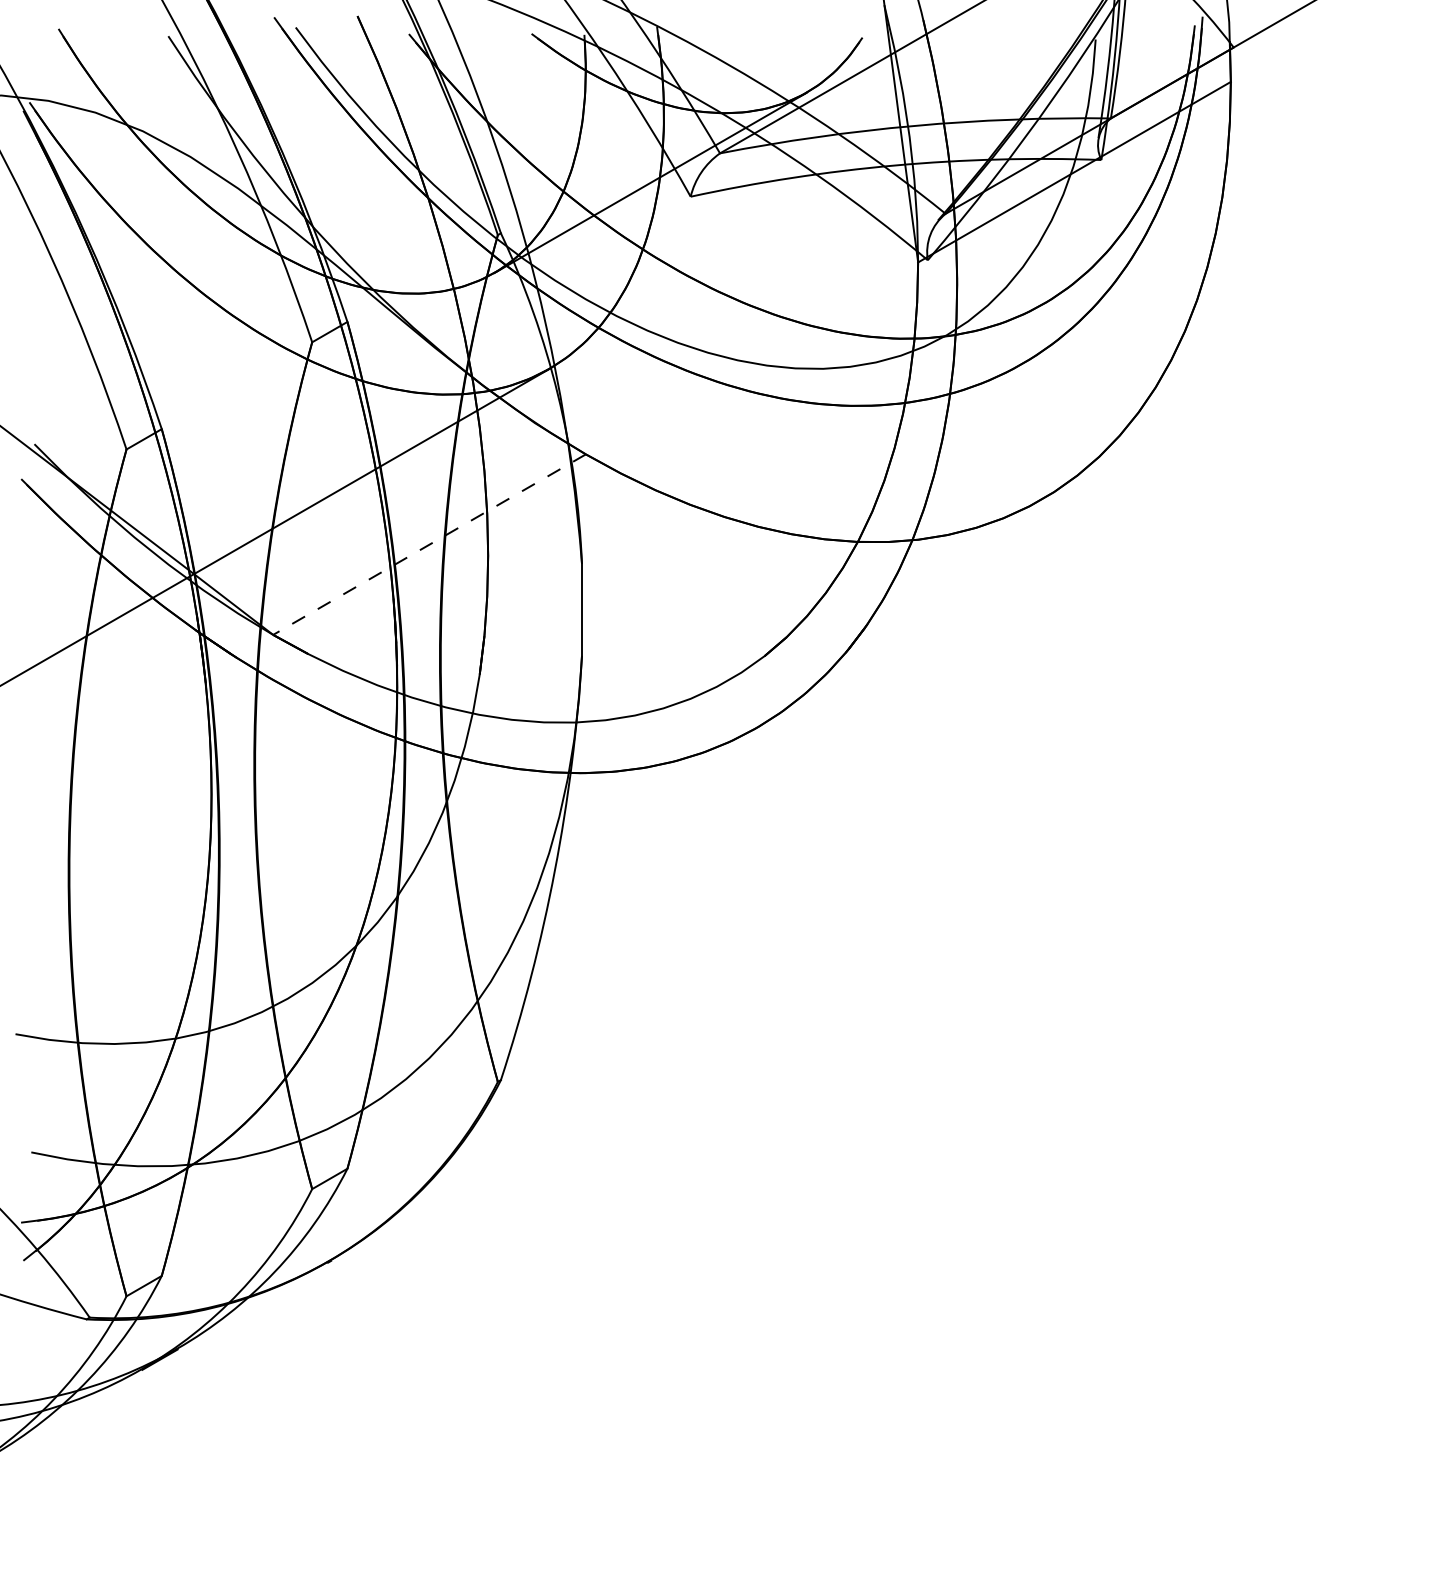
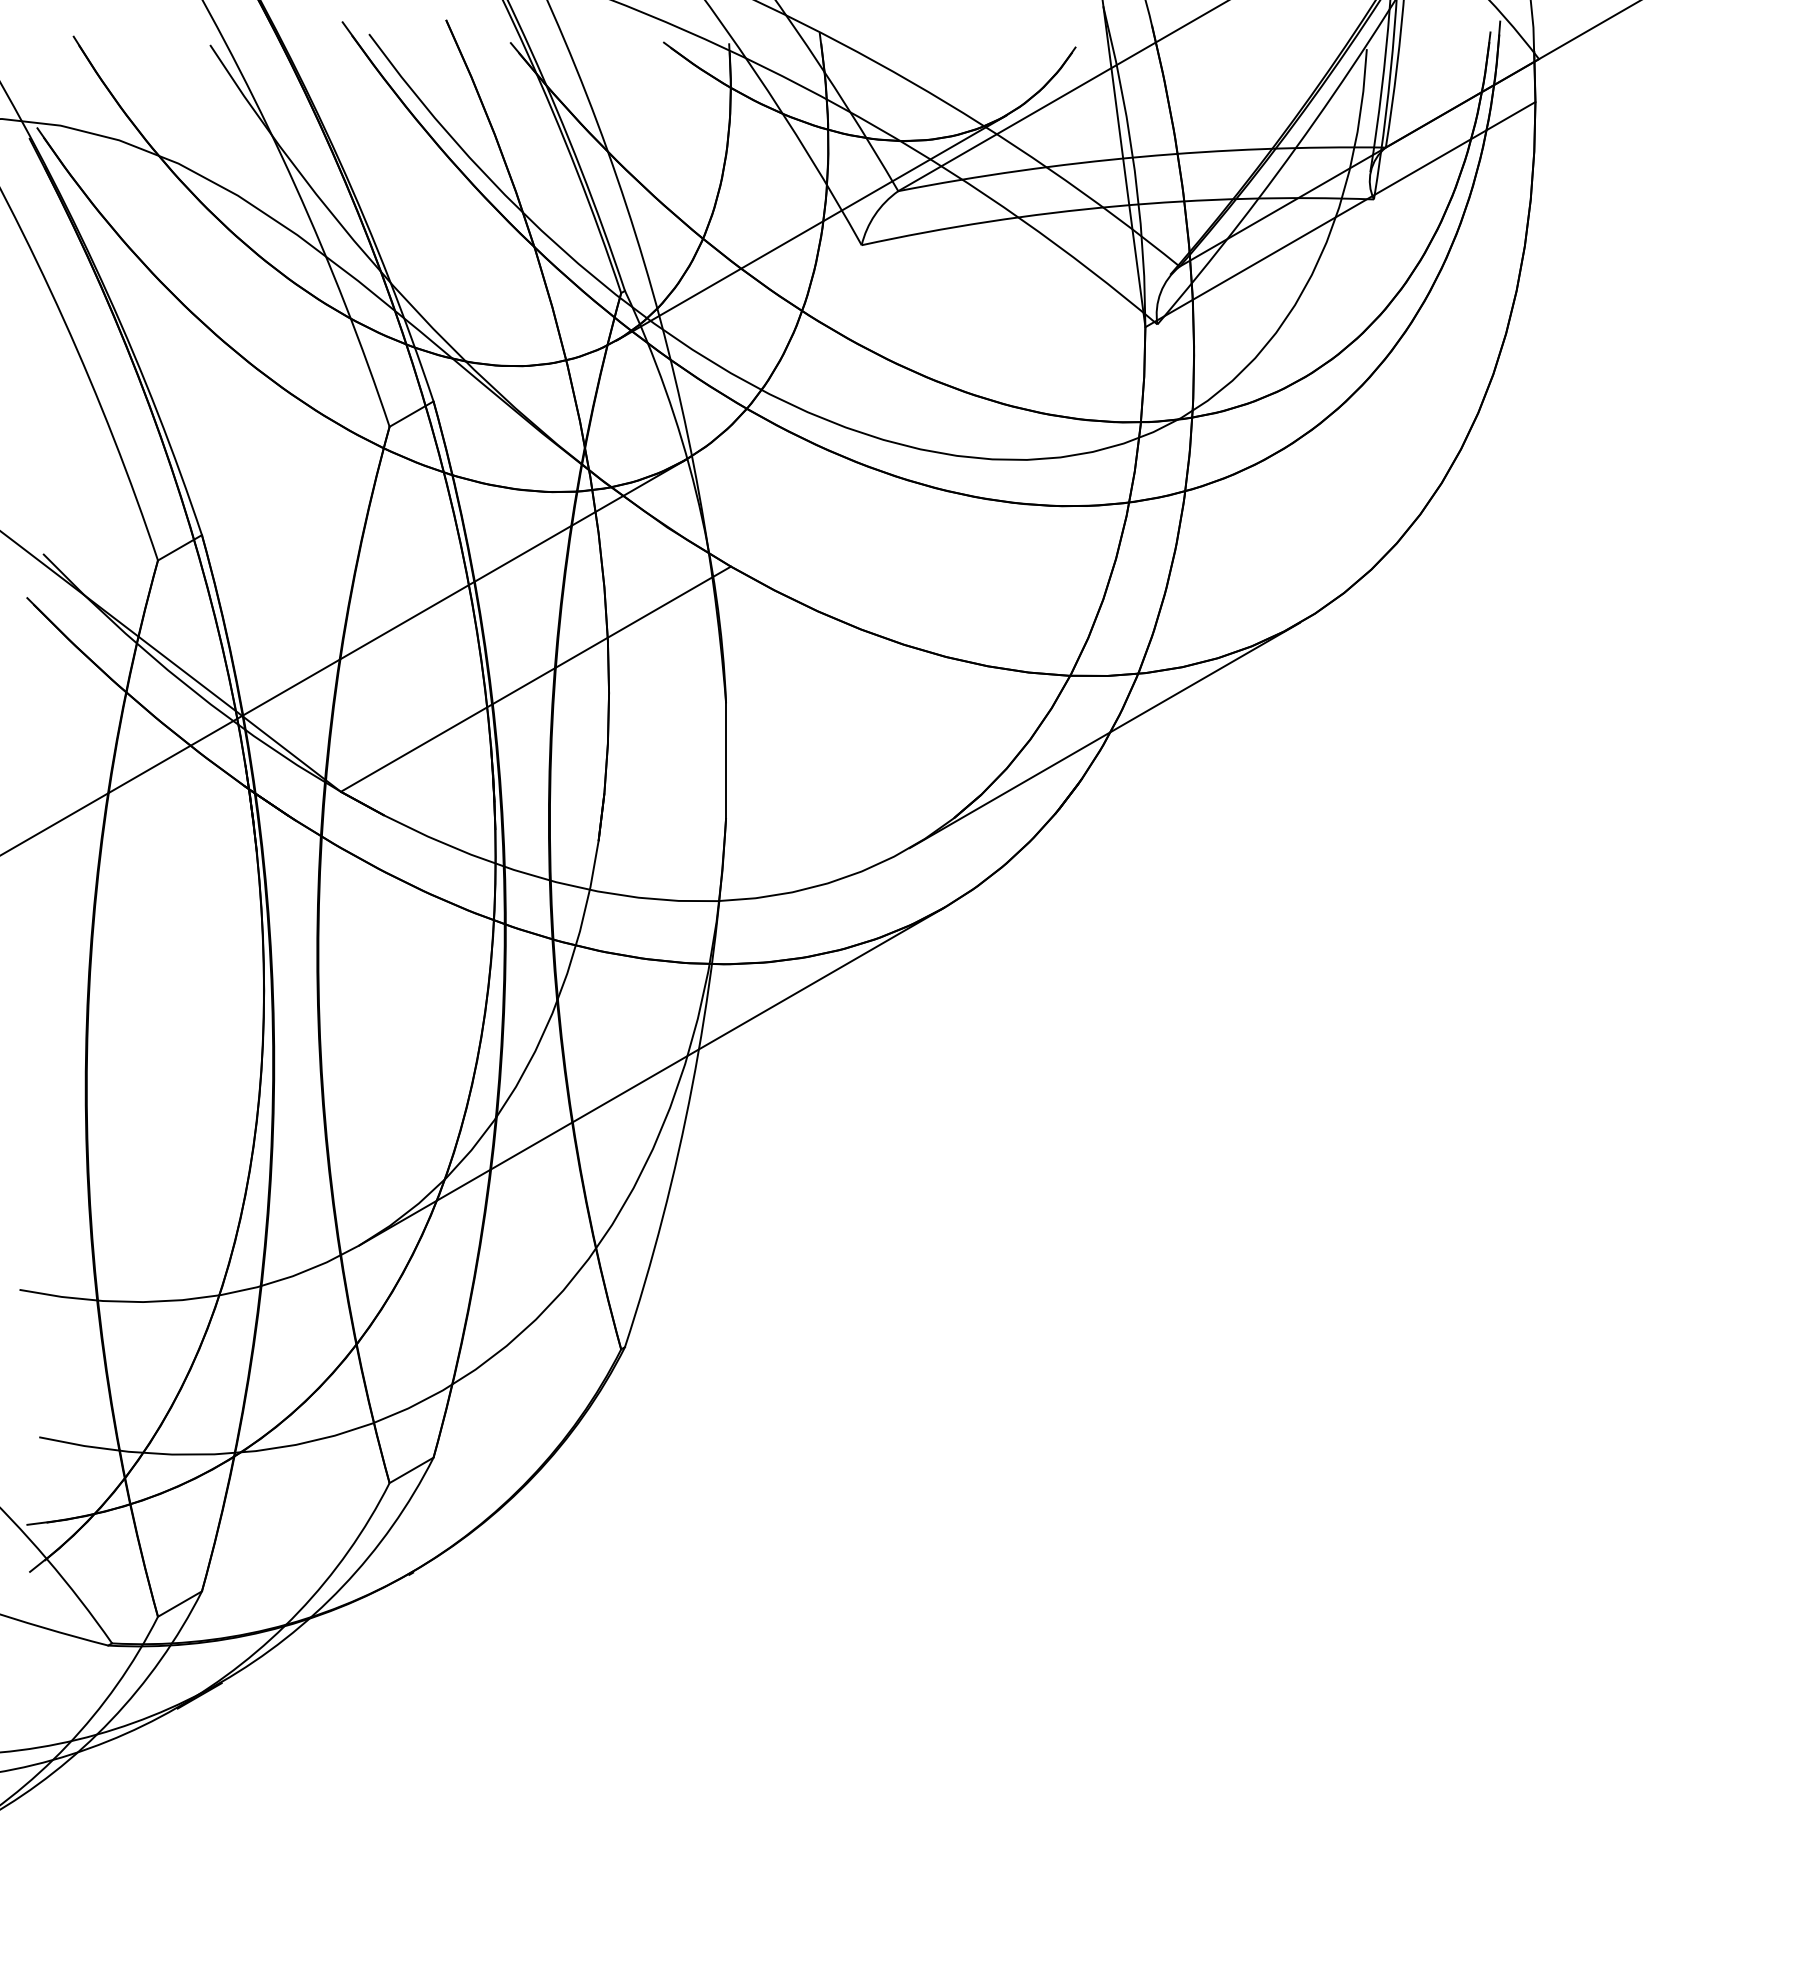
line: (429, 544) -> (535, 679), dashed -> solid
line: (885, 589) -> (1104, 735), added
line: (522, 863) -> (651, 1076), added

